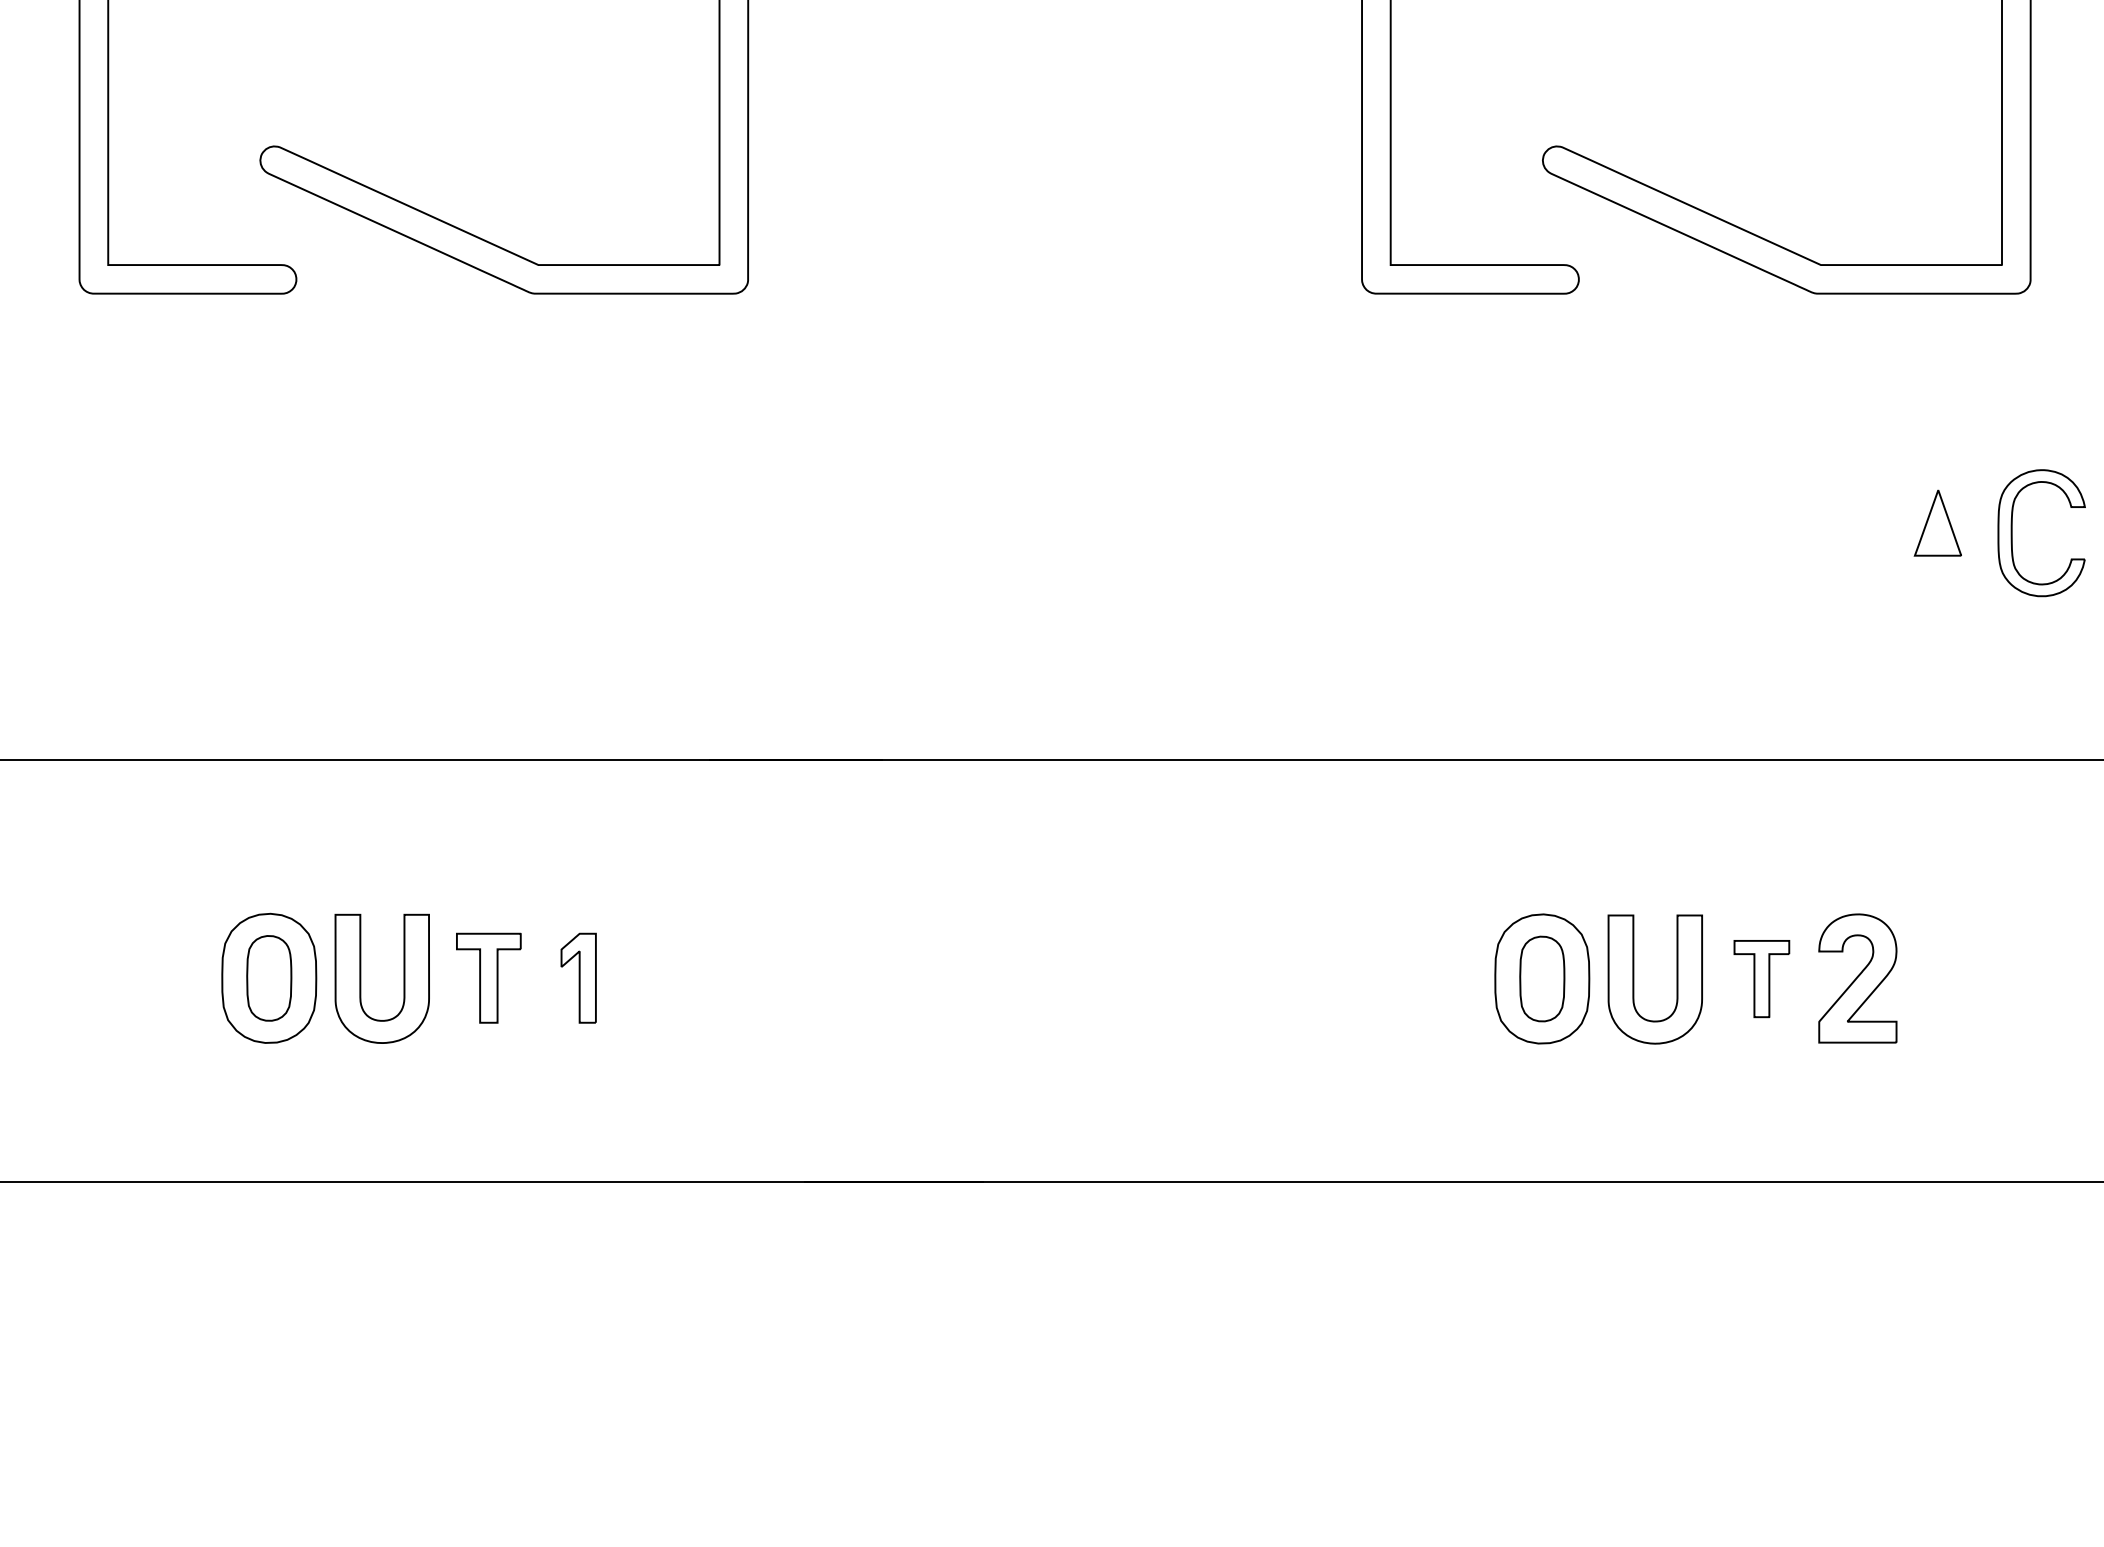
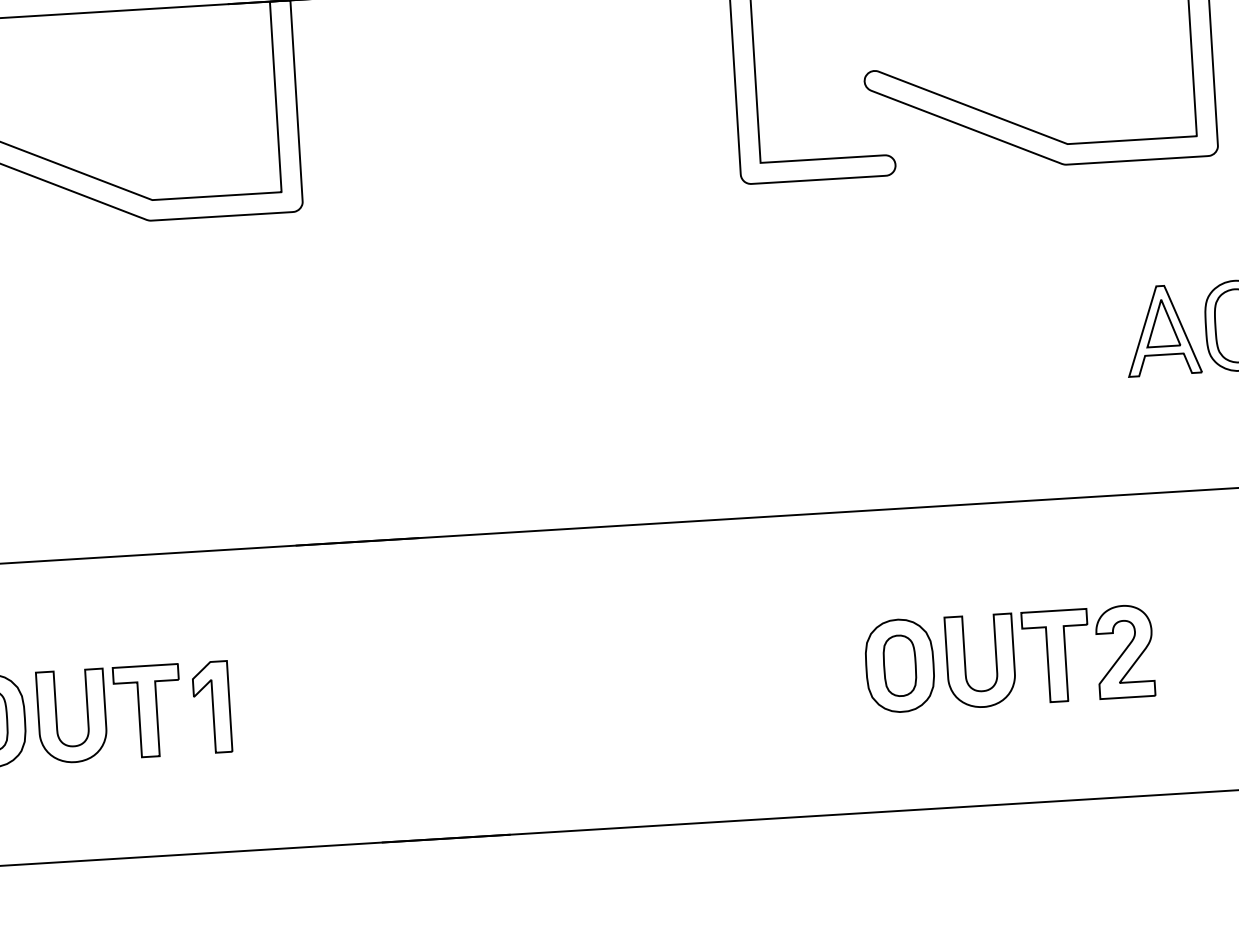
part: (1937, 533) -> (1162, 330), added
part: (488, 977) -> (147, 710), size x1.43
part: (578, 977) -> (212, 706), size x1.43
part: (1761, 978) -> (1056, 655), size x1.67

